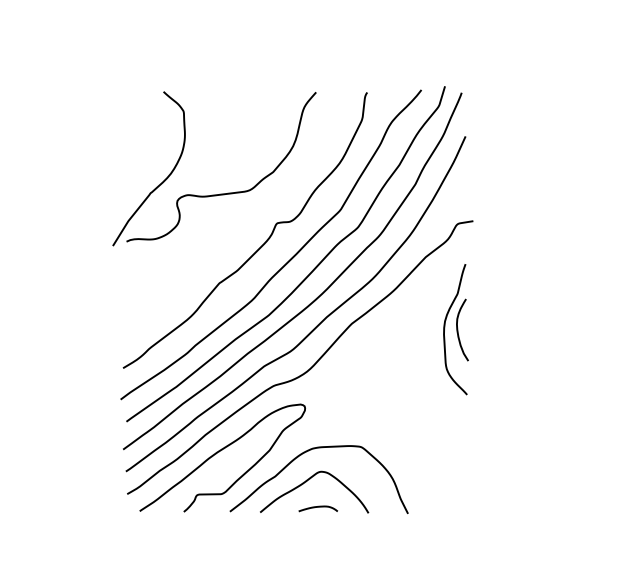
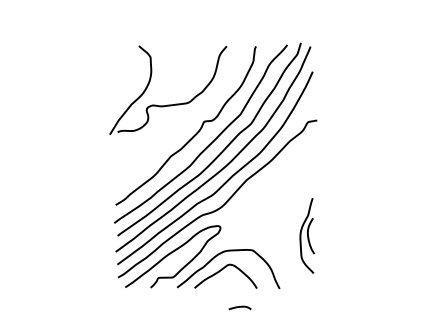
part: (454, 328) -> (306, 235), moved
curve: (317, 507) -> (239, 307), moved

